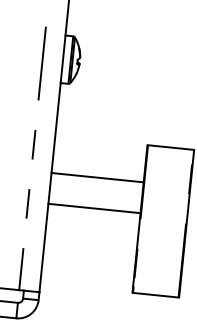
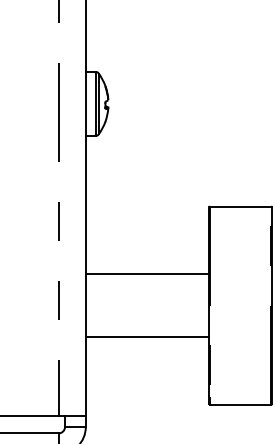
line: (97, 177) -> (147, 274), moved
line: (94, 208) -> (147, 336), moved

